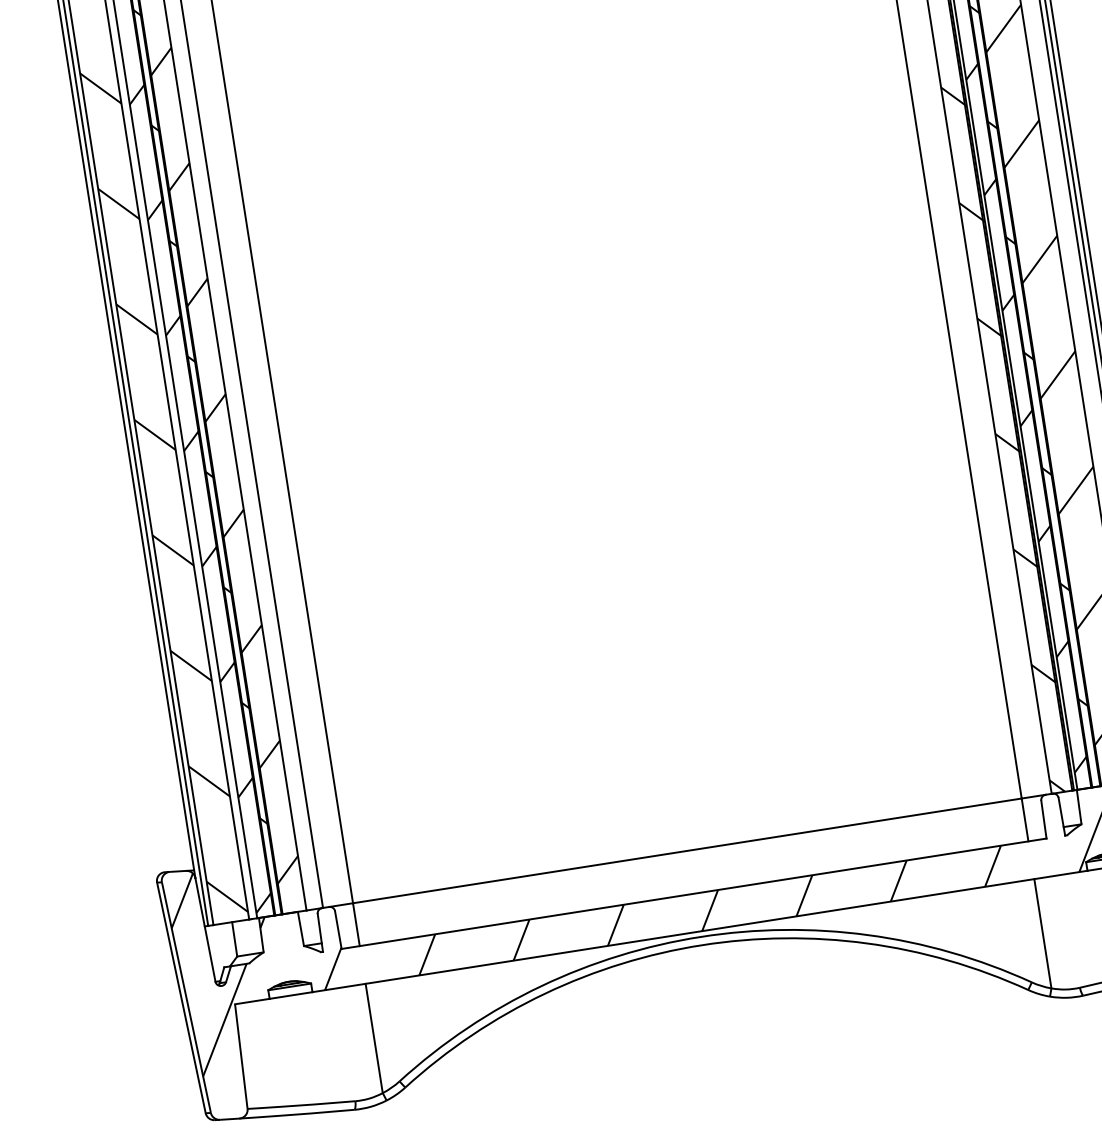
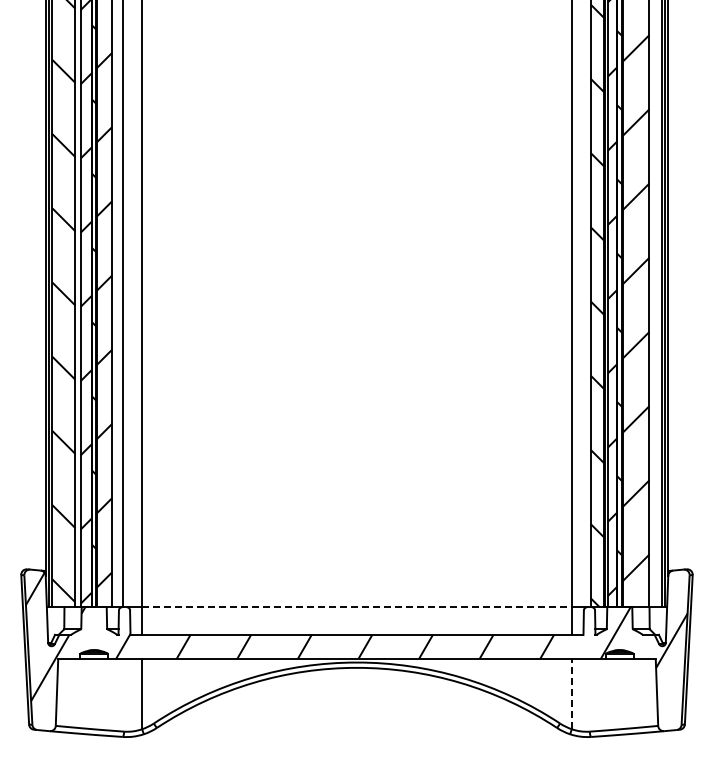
line: (688, 851) -> (357, 607), solid -> dashed
line: (1042, 932) -> (571, 693), solid -> dashed

